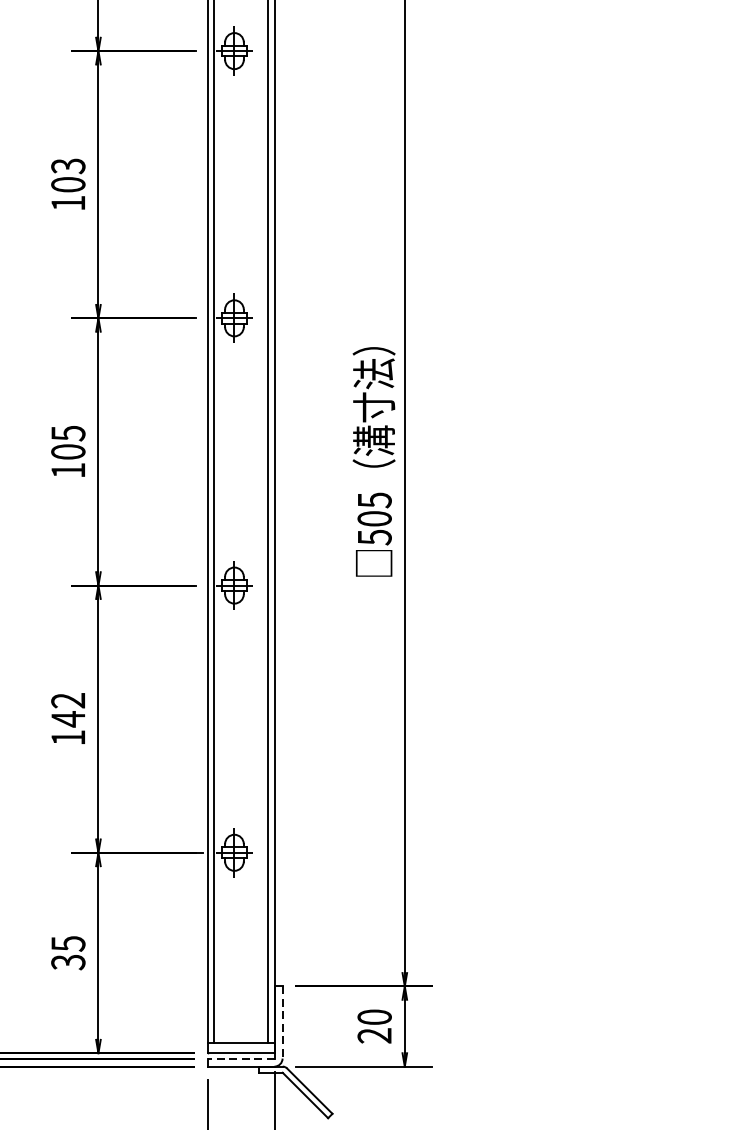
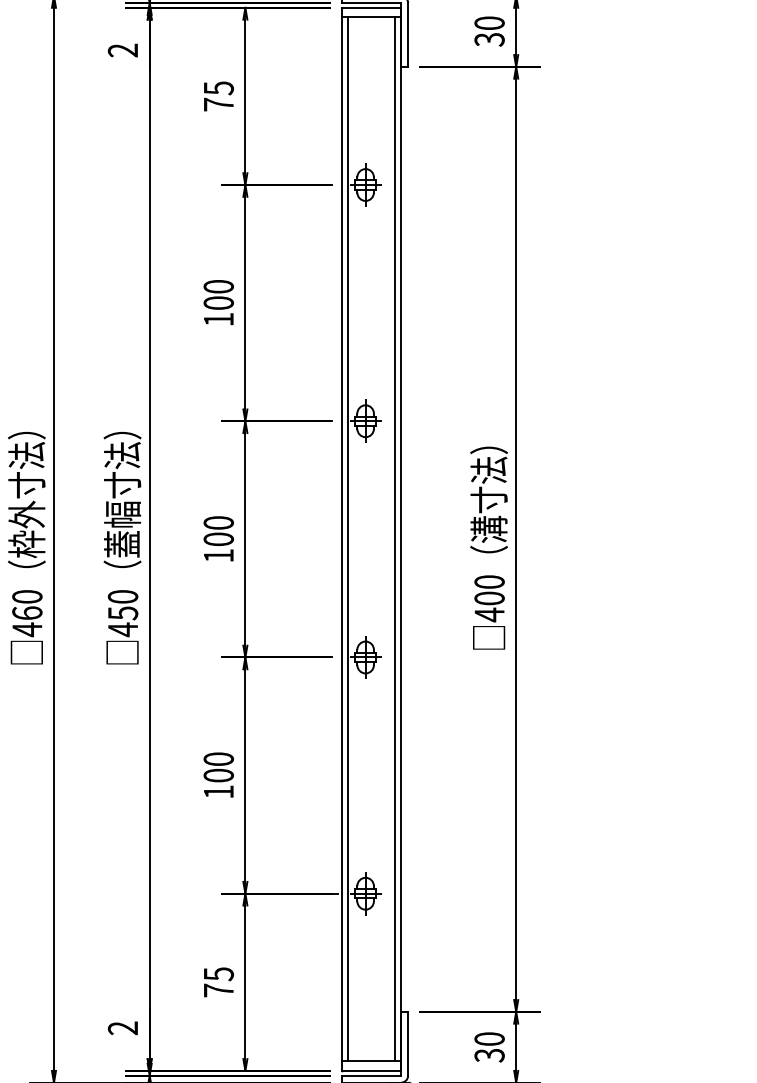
text: (68, 165) -> (218, 286), 103 -> 100
text: (68, 434) -> (218, 523), 105 -> 100
text: (374, 518) -> (489, 598), 505 -> 400
text: (68, 710) -> (218, 767), 142 -> 100
text: (68, 962) -> (218, 990), 35 -> 75
line: (282, 1022) -> (408, 1043), dashed -> solid
text: (374, 1035) -> (489, 1055), 20 -> 30
line: (241, 1058) -> (371, 1075), dashed -> solid

